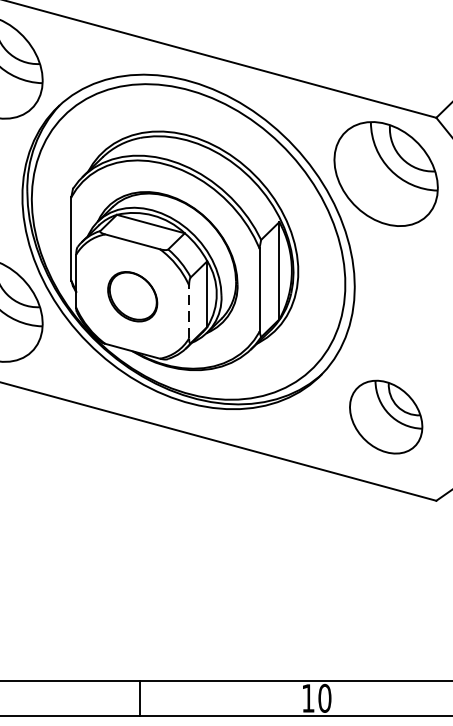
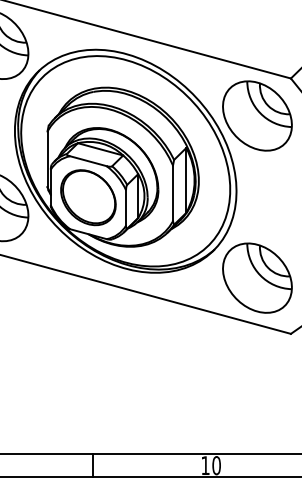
part: (132, 296) -> (88, 197), size x1.67
line: (189, 311) -> (126, 207), dashed -> solid
part: (386, 416) -> (257, 277), size x1.43

